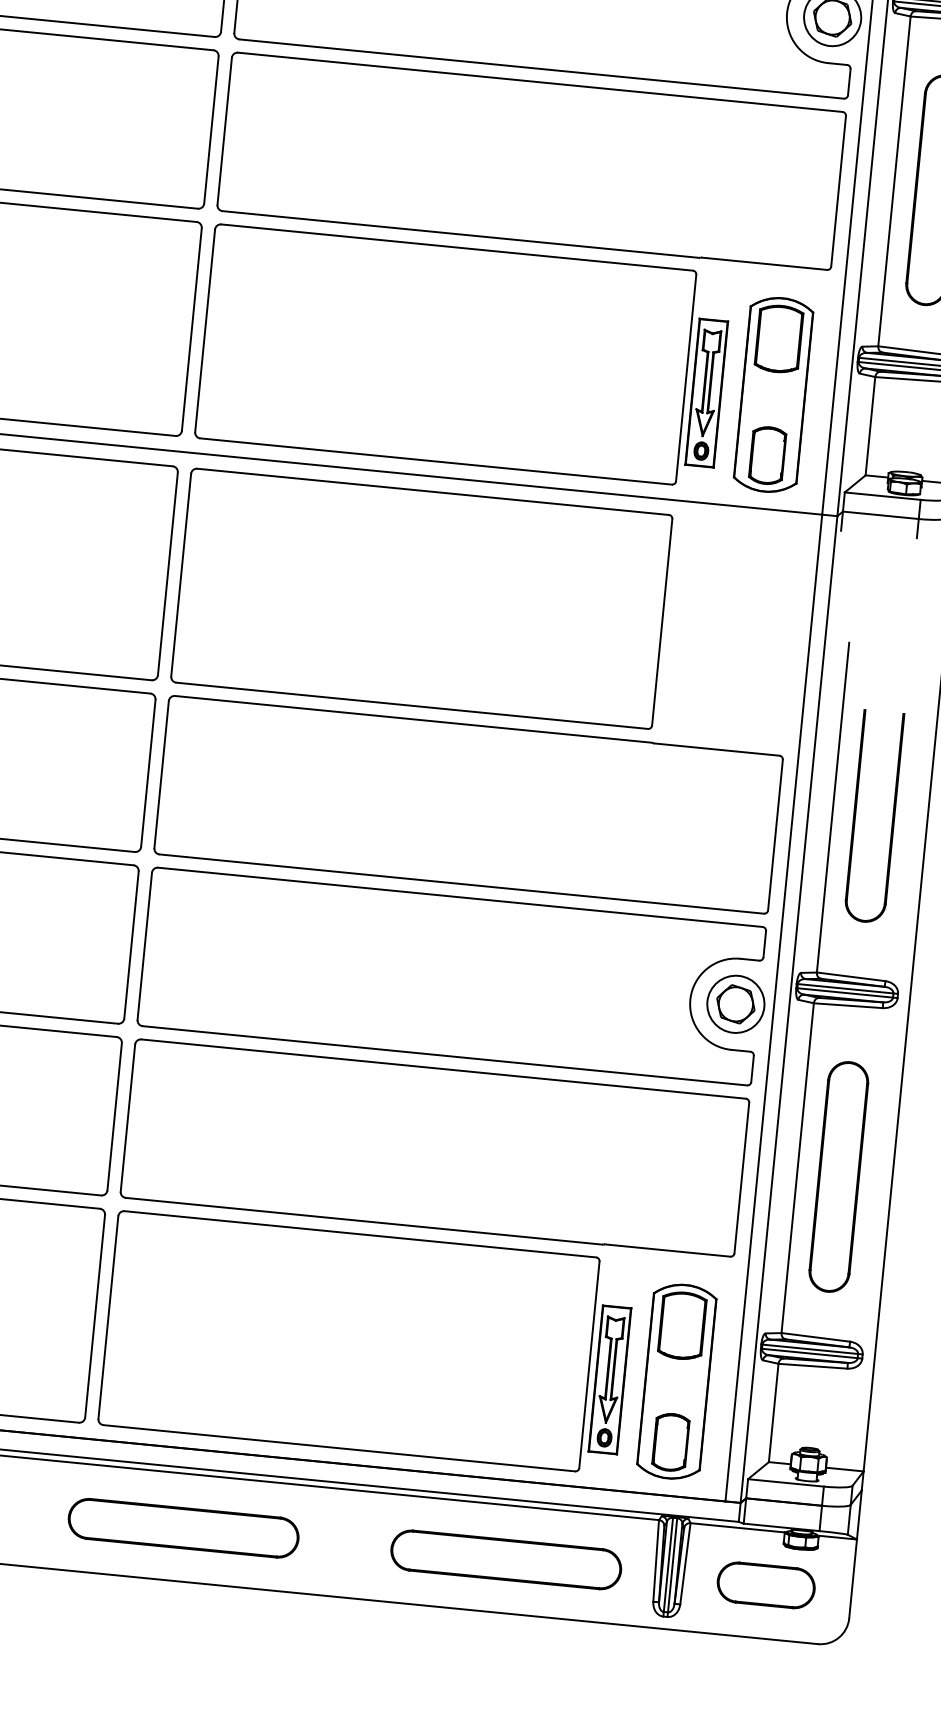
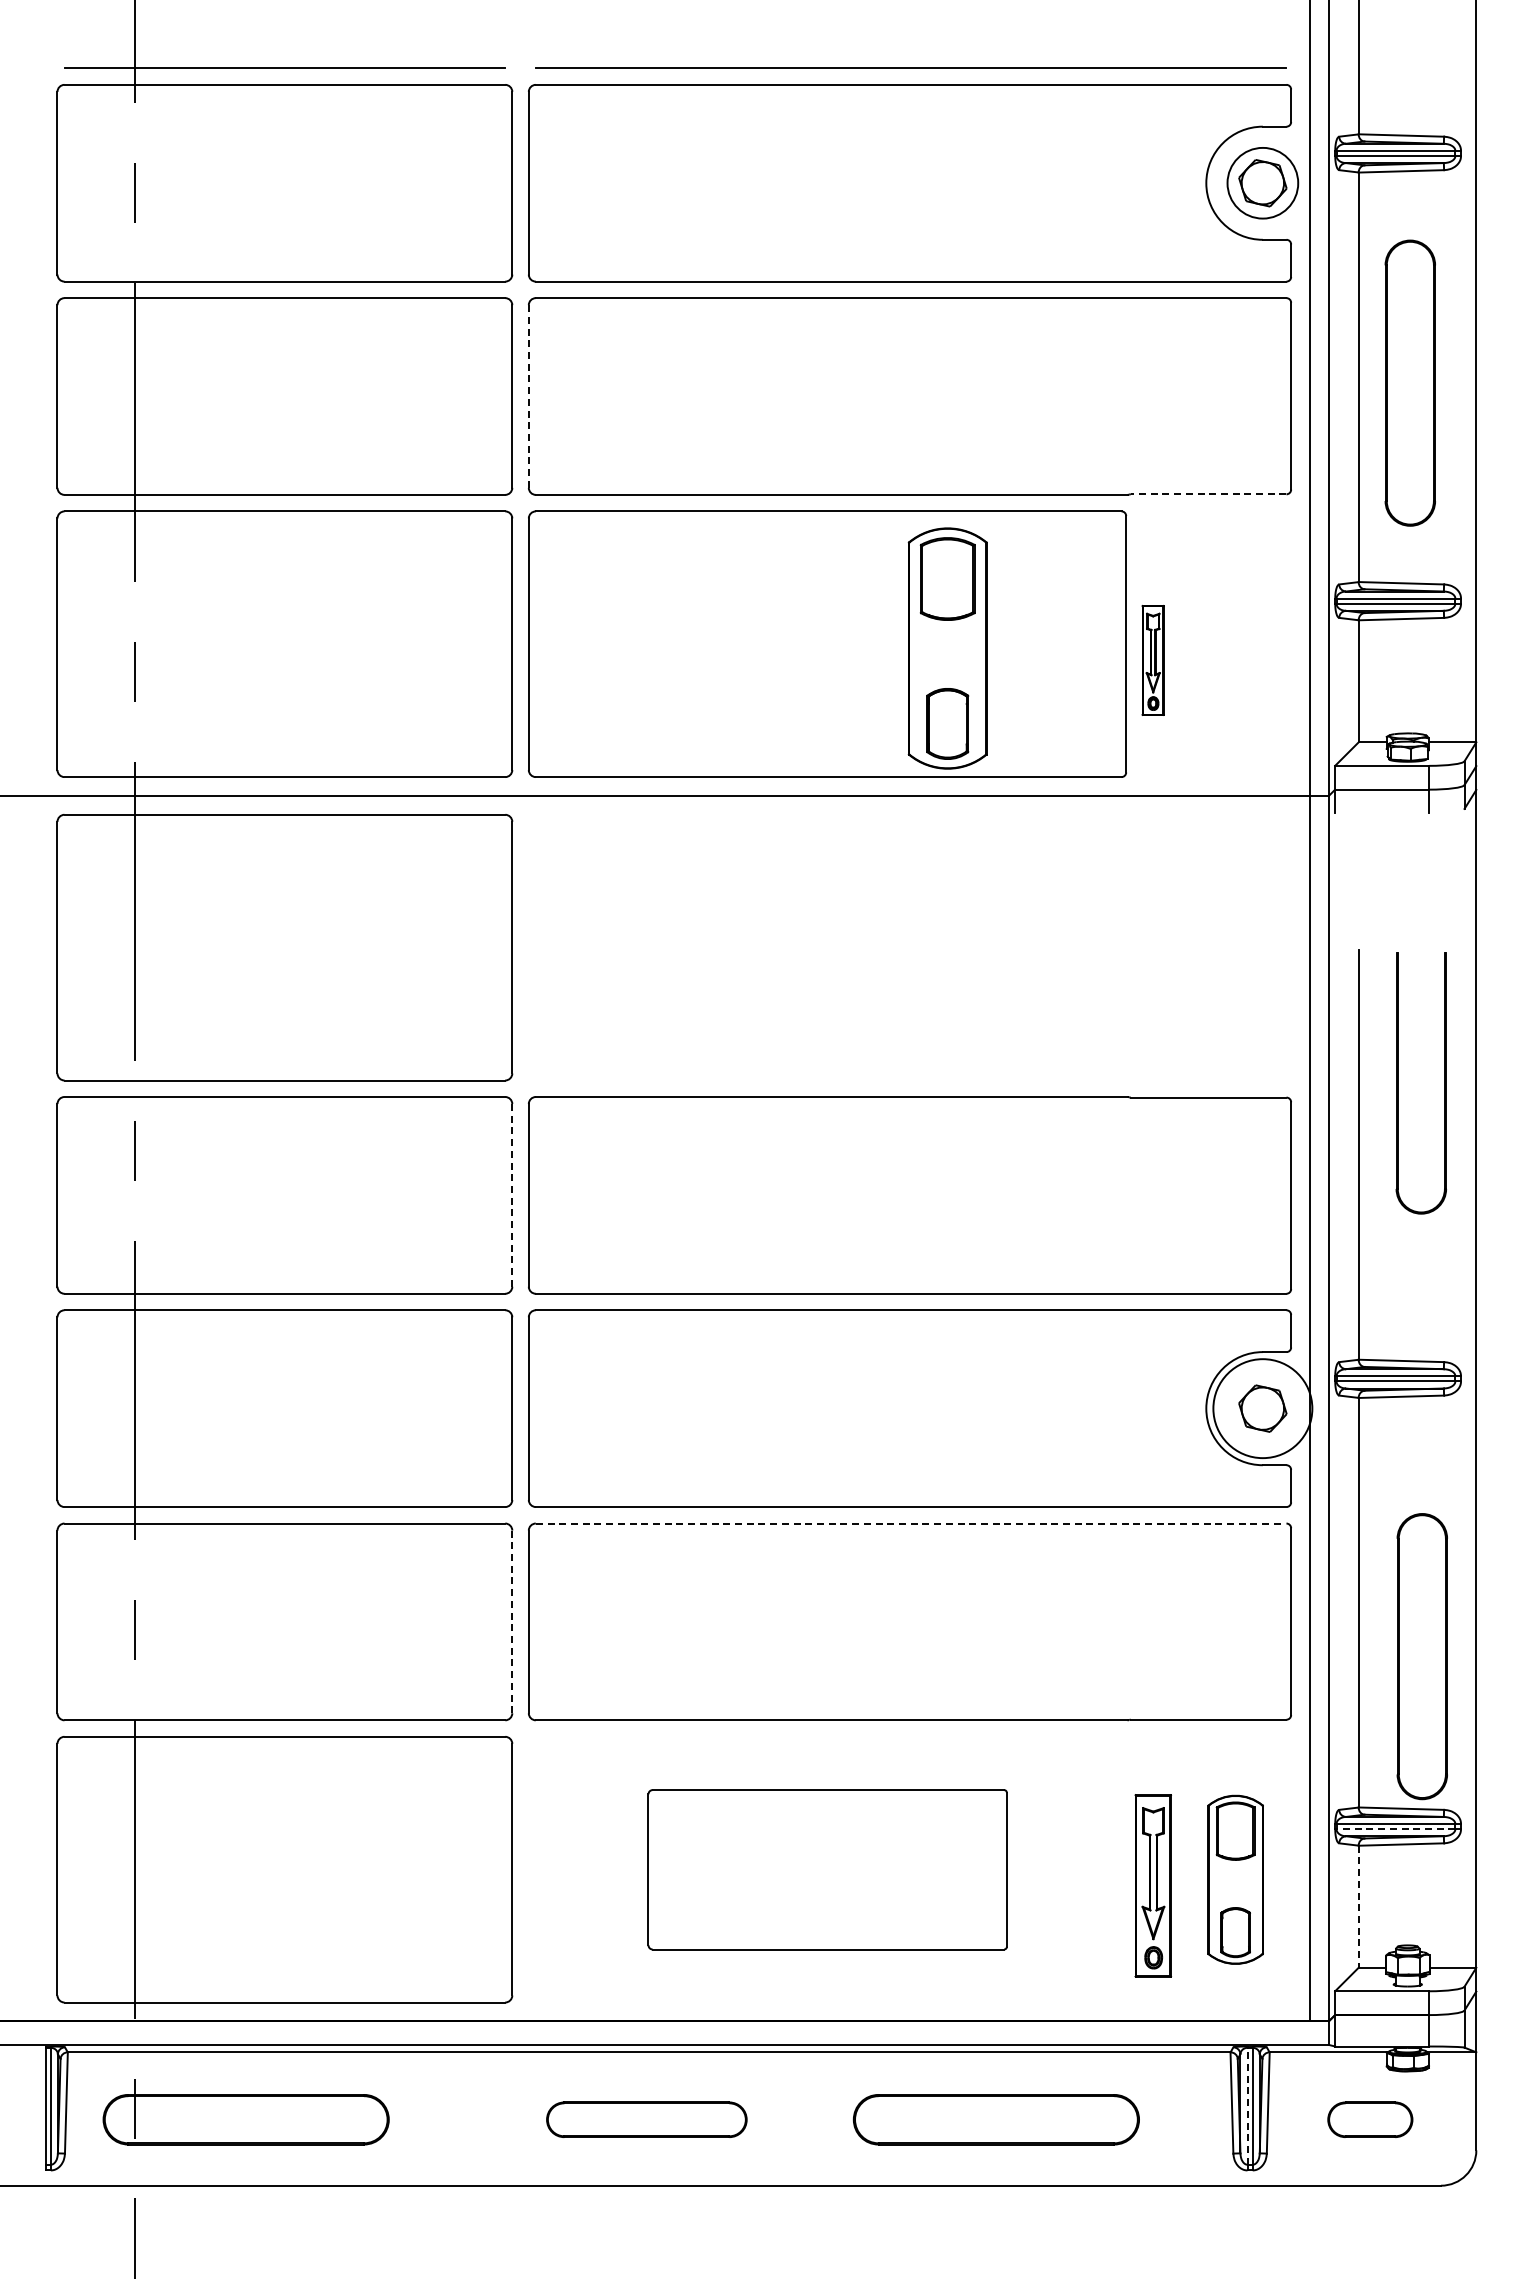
line: (224, 131) -> (528, 396), solid -> dashed
line: (764, 263) -> (1208, 494), solid -> dashed
part: (706, 393) -> (1152, 660), size x0.6
part: (773, 394) -> (947, 648), moved
part: (421, 598) -> (827, 947), removed
line: (148, 773) -> (512, 1195), solid -> dashed
part: (855, 815) -> (1398, 1083), moved
circle: (735, 1004) -> (1262, 1408), size x1.4
line: (443, 1069) -> (911, 1523), solid -> dashed
line: (114, 1117) -> (512, 1622), solid -> dashed
part: (838, 1176) -> (1421, 1656), moved
part: (348, 1341) -> (827, 1869), size x0.6
line: (809, 1353) -> (1395, 1829), solid -> dashed
part: (676, 1381) -> (1235, 1879), size x0.7
line: (773, 1413) -> (1358, 1907), solid -> dashed
part: (183, 1528) -> (646, 2119), size x0.7
part: (505, 1559) -> (995, 2119), moved
line: (668, 1564) -> (1247, 2105), solid -> dashed
part: (766, 1585) -> (1370, 2119), size x0.7

